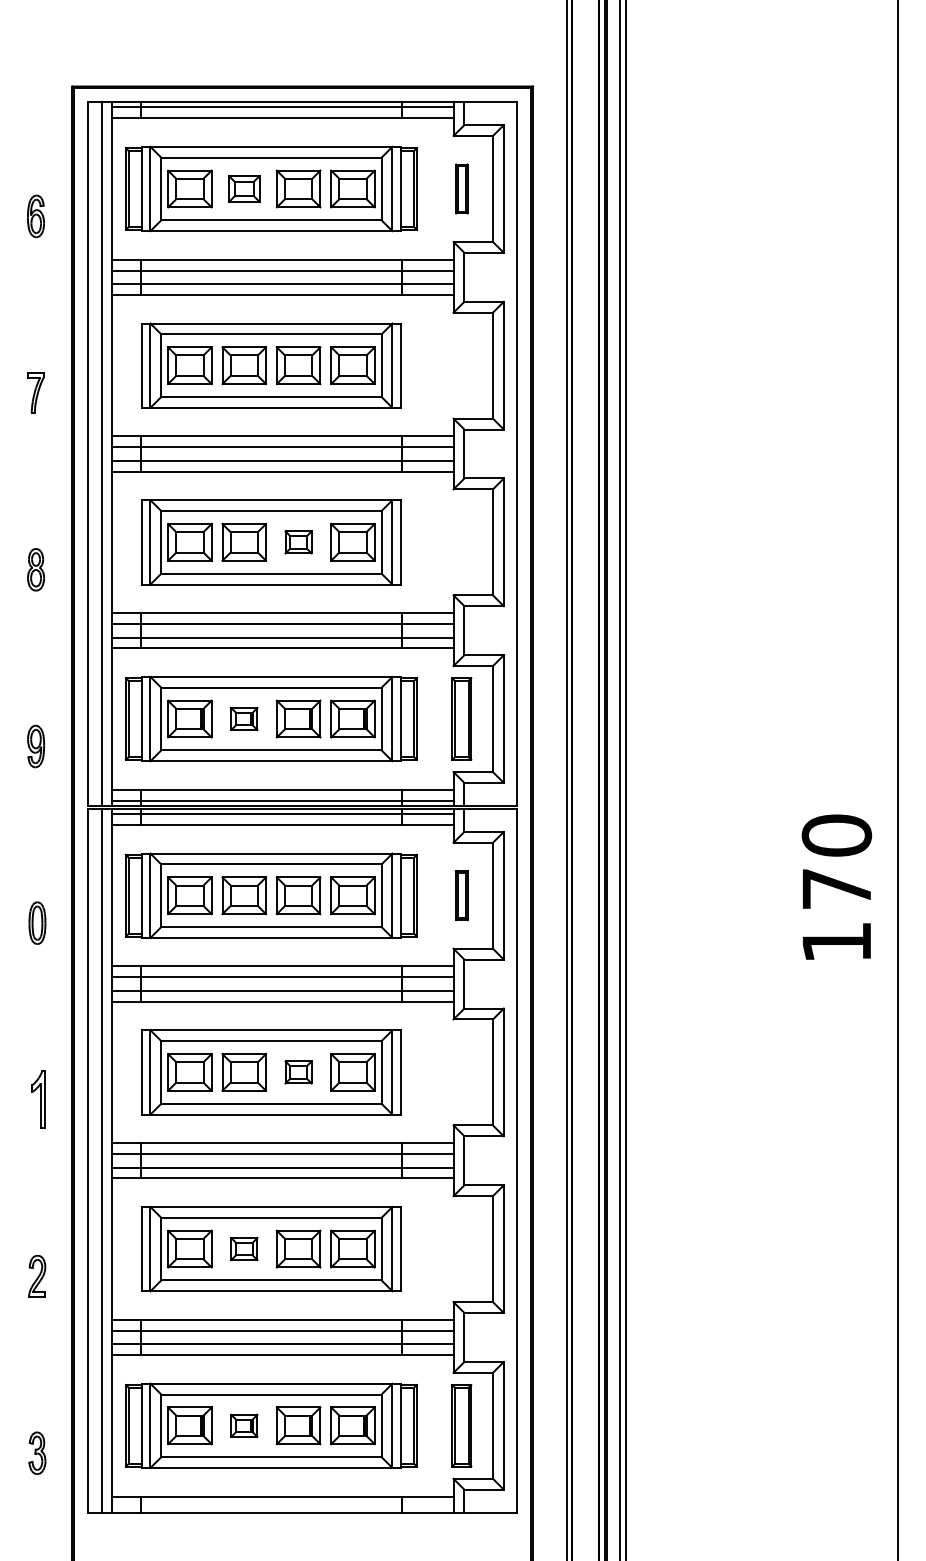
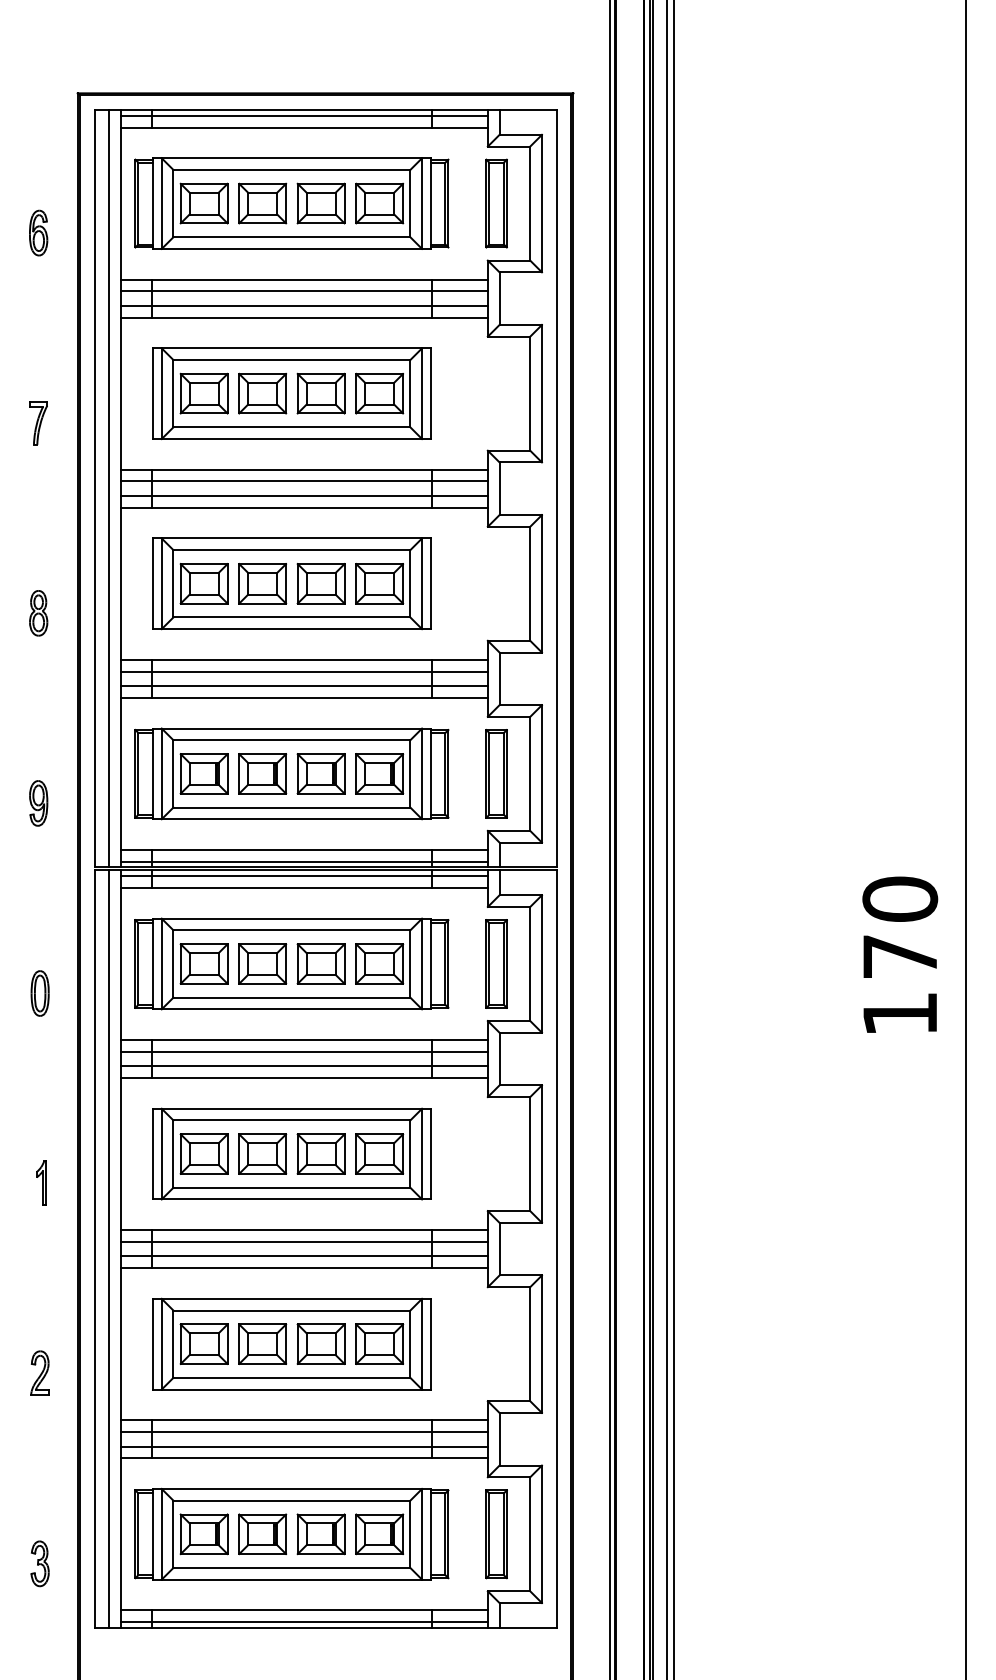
part: (244, 188) -> (262, 203), size x1.43
part: (461, 188) -> (496, 203), size x1.67
part: (298, 542) -> (321, 583), size x1.67
part: (244, 718) -> (262, 773), size x1.67
part: (461, 895) -> (496, 963), size x1.67
part: (298, 1072) -> (321, 1154), size x1.67
part: (38, 1099) -> (41, 1183), size x0.71
part: (244, 1248) -> (262, 1343), size x1.67
part: (244, 1425) -> (262, 1533), size x1.67
line: (282, 1507) -> (303, 1622), added

